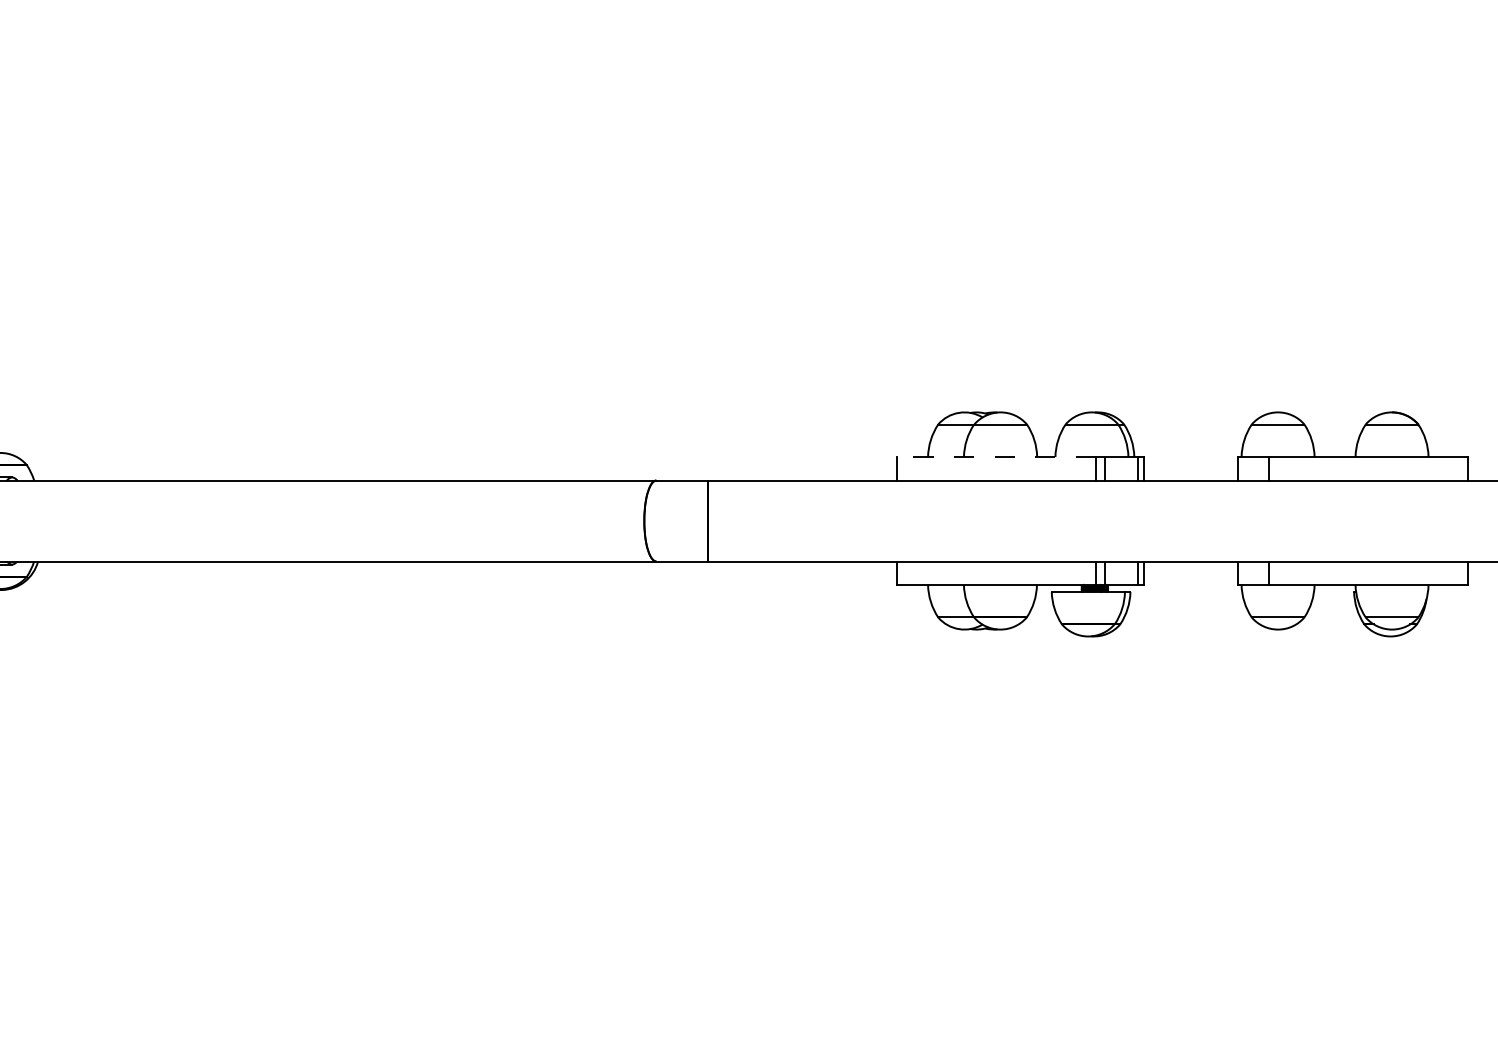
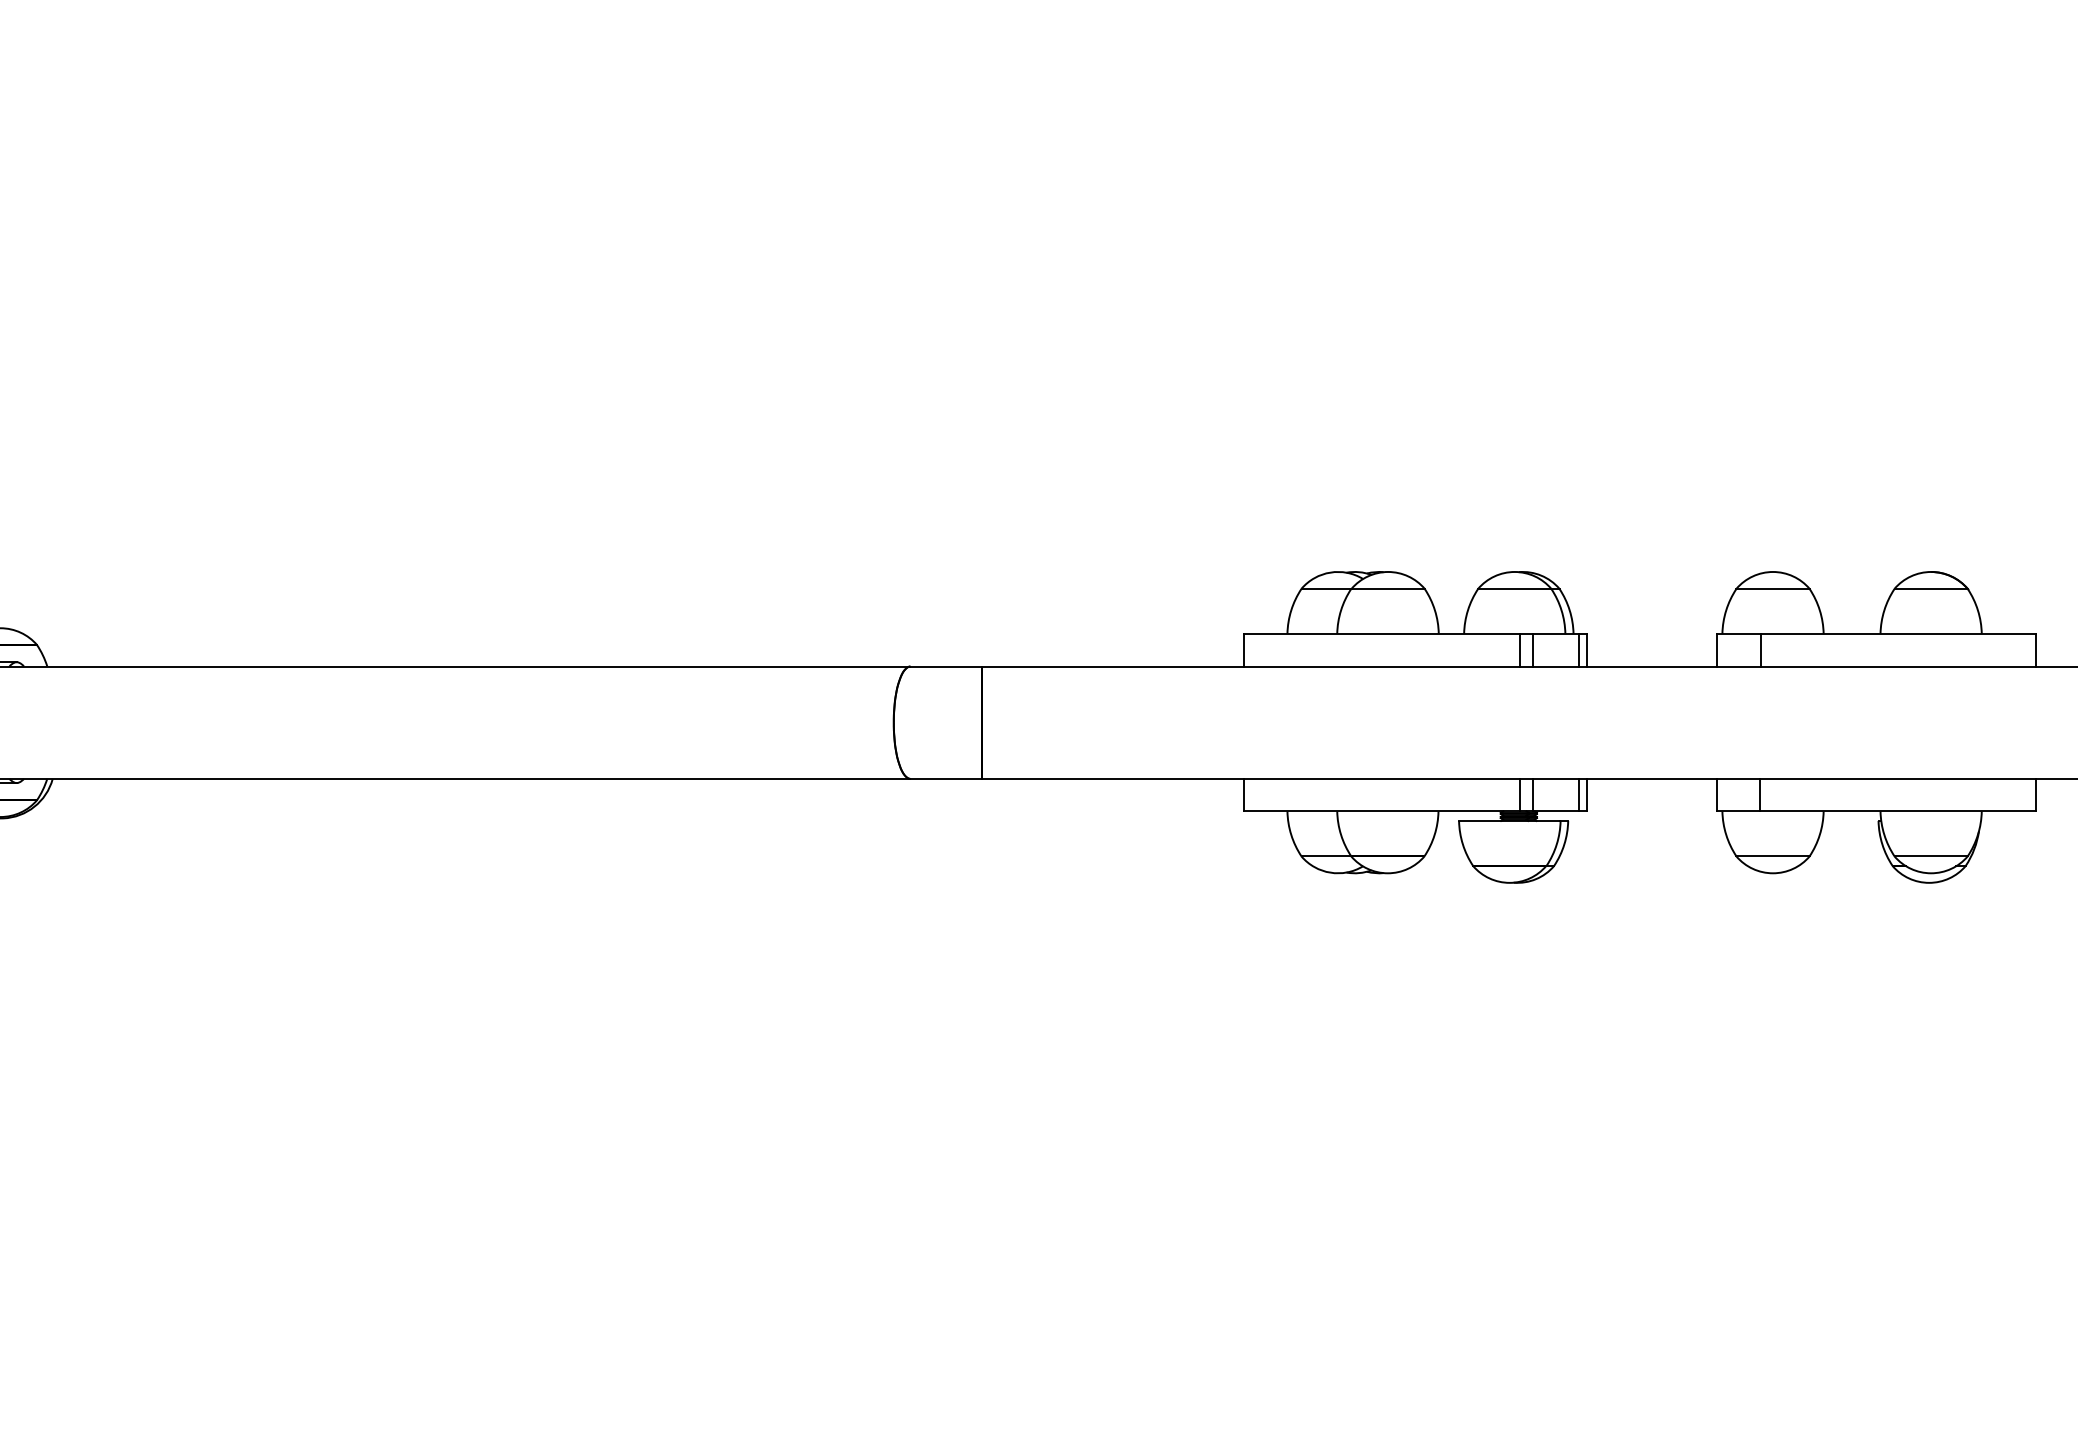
line: (995, 457) -> (1381, 634), dashed -> solid

